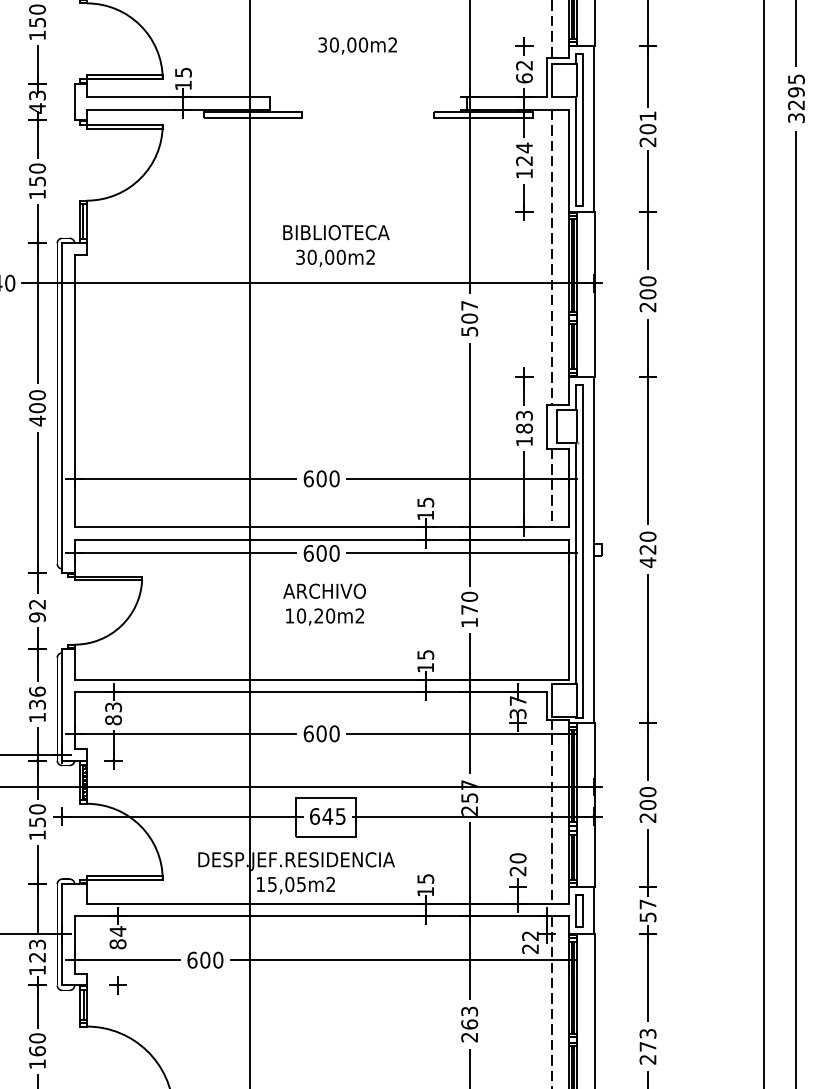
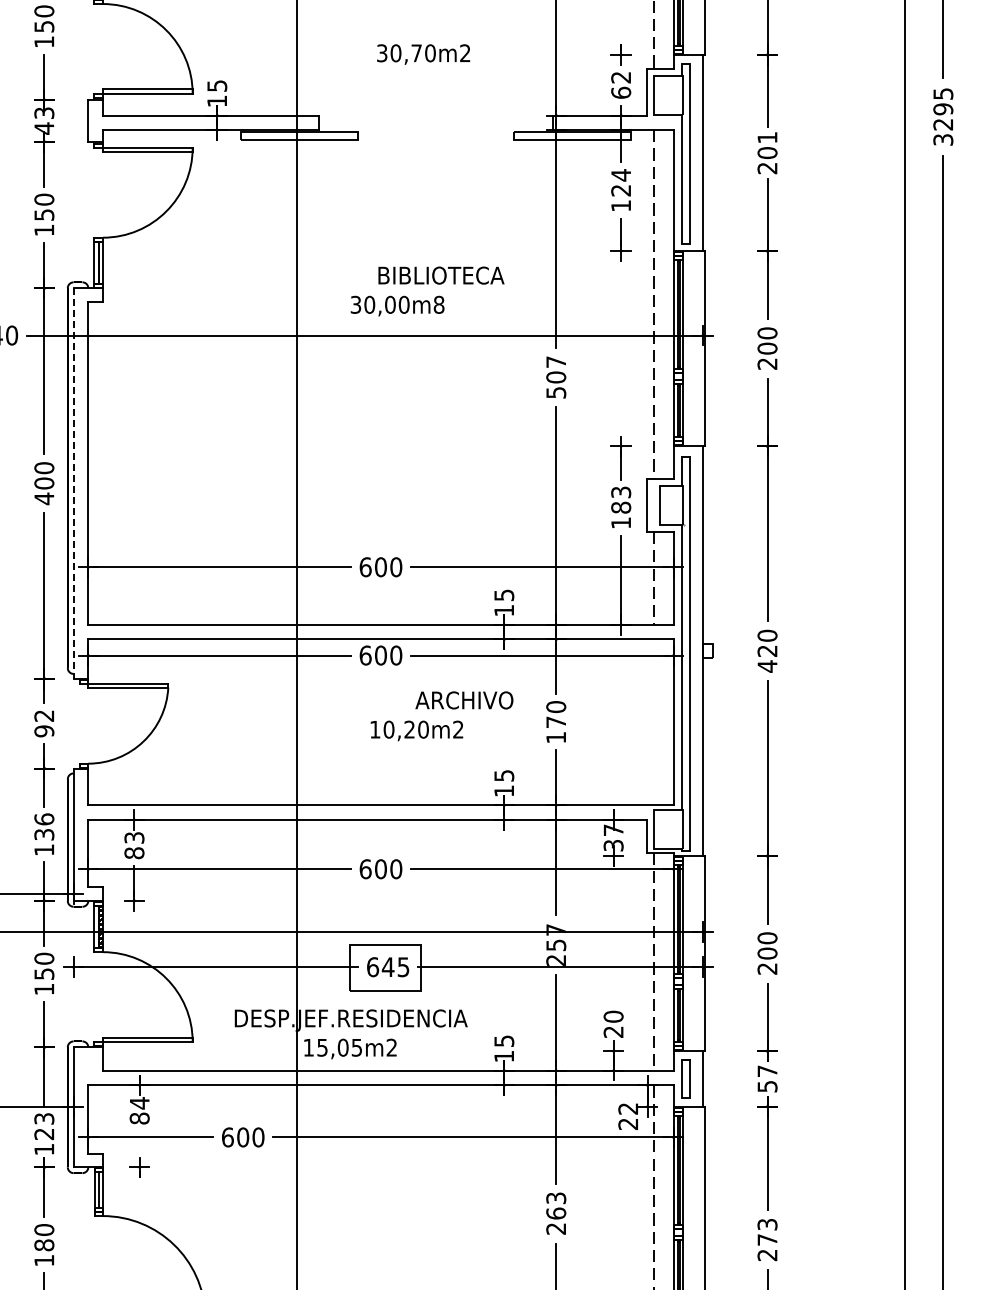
text: (351, 45) -> (416, 53), 30,00m2 -> 30,70m2
text: (336, 232) -> (441, 275), moved
text: (370, 257) -> (438, 304), 30,00m2 -> 30,00m8
line: (62, 409) -> (73, 484), solid -> dashed
text: (324, 591) -> (464, 700), moved
text: (324, 616) -> (416, 730), moved
text: (37, 1051) -> (44, 1245), 160 -> 180

